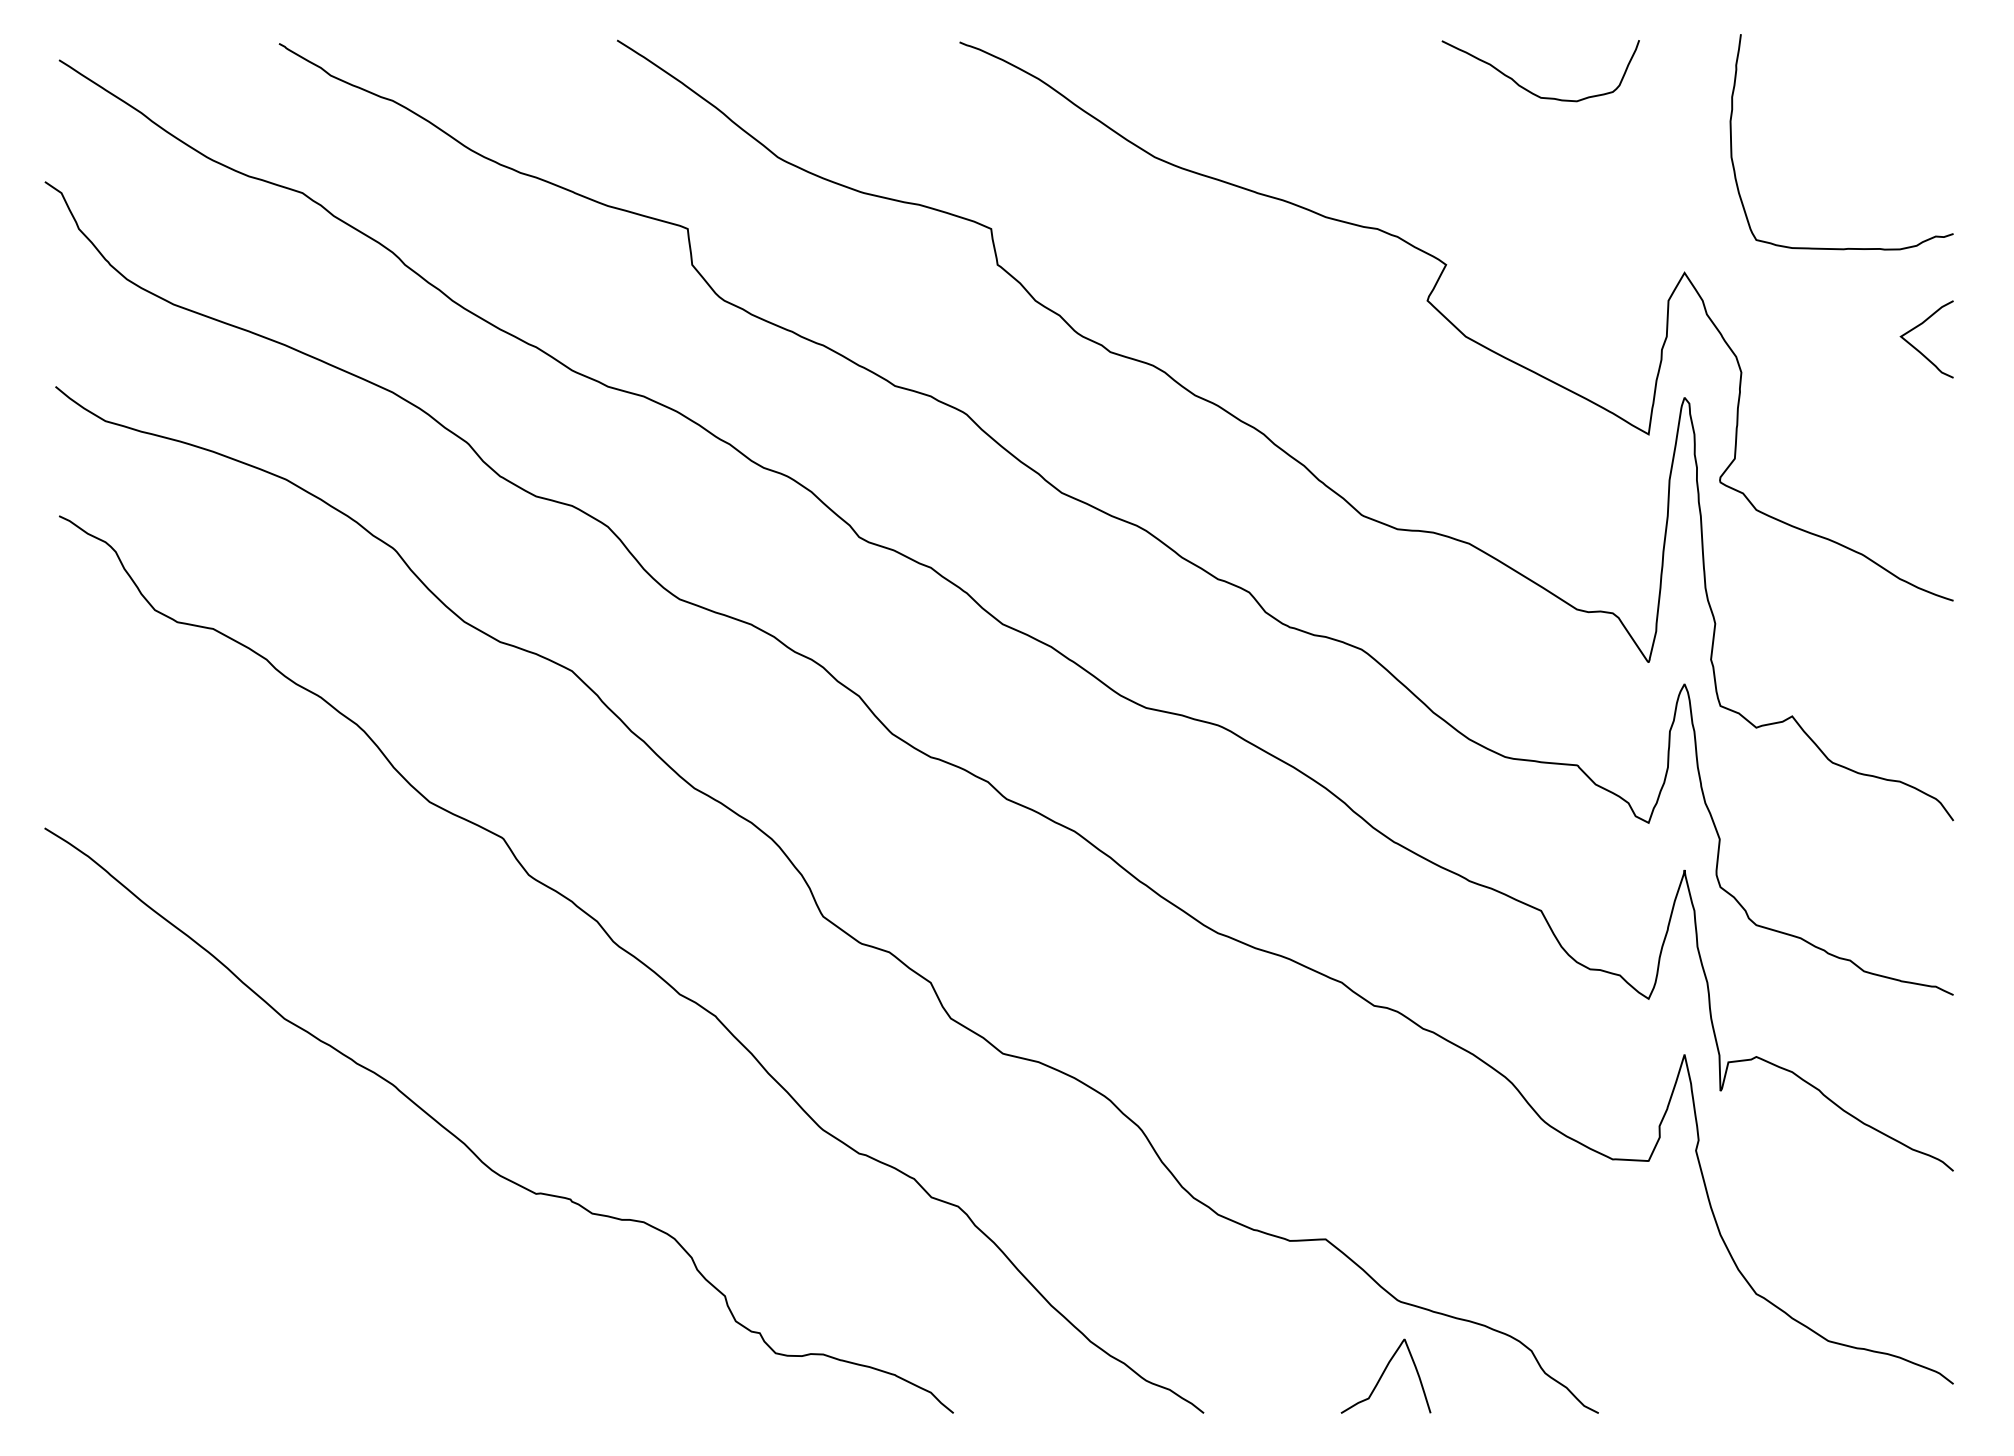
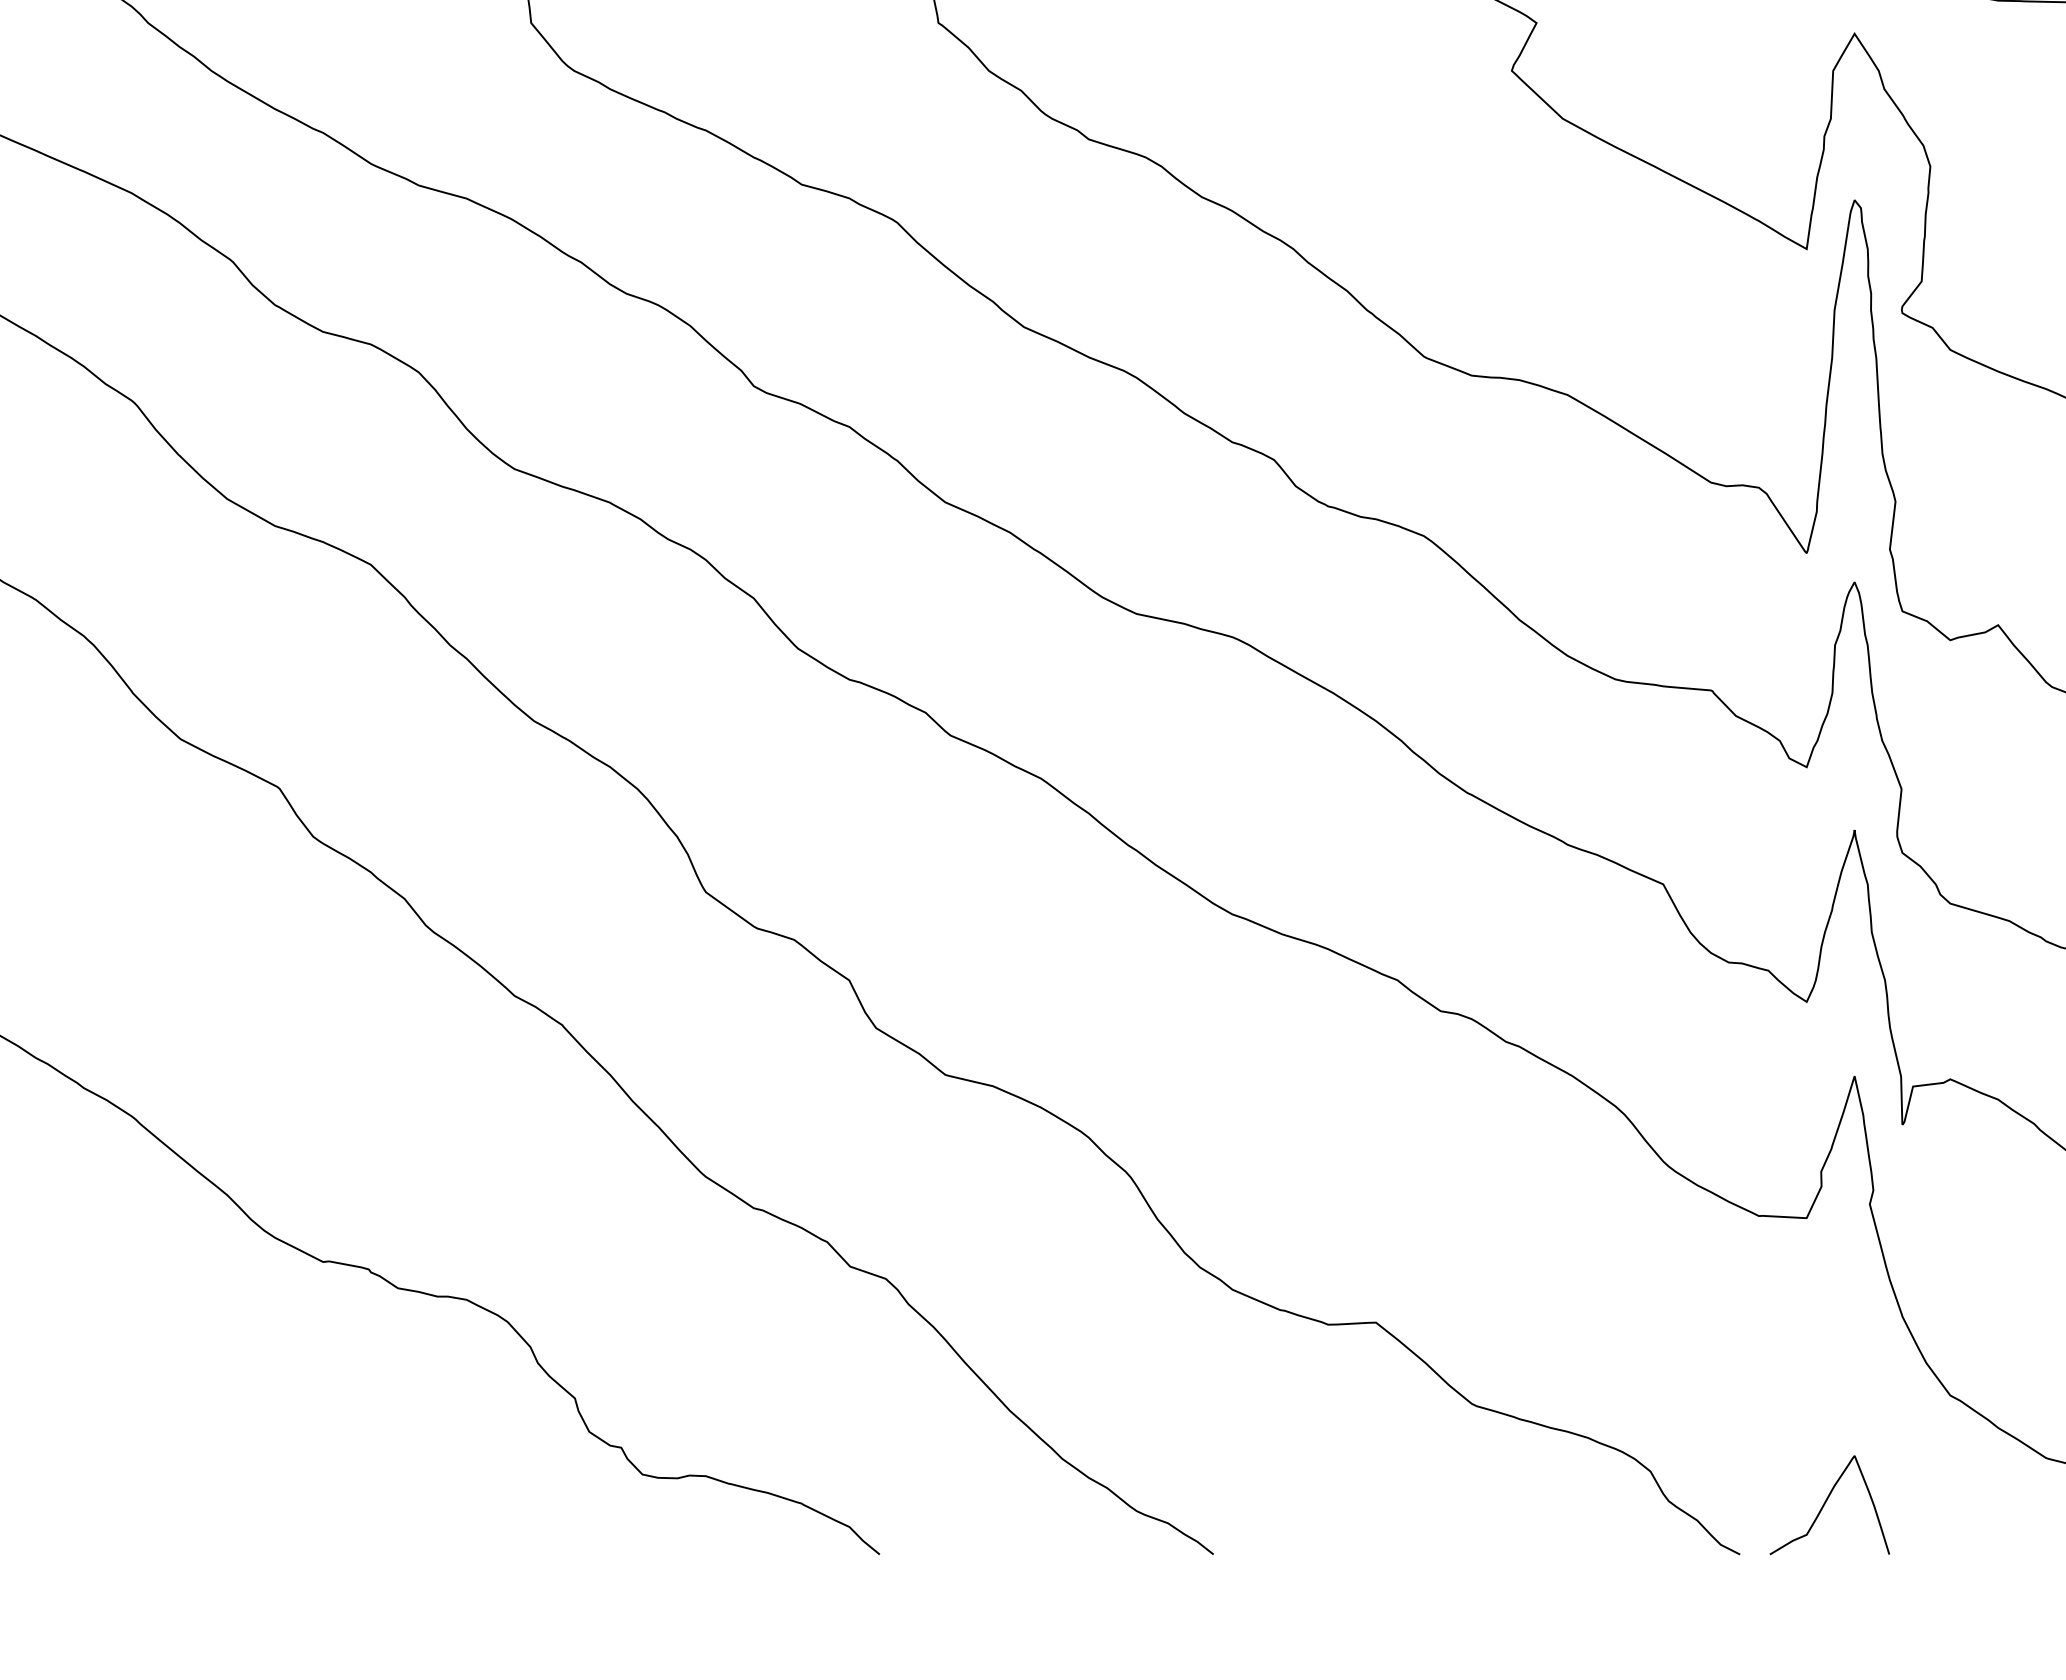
curve: (1384, 1373) -> (1827, 1501), moved

